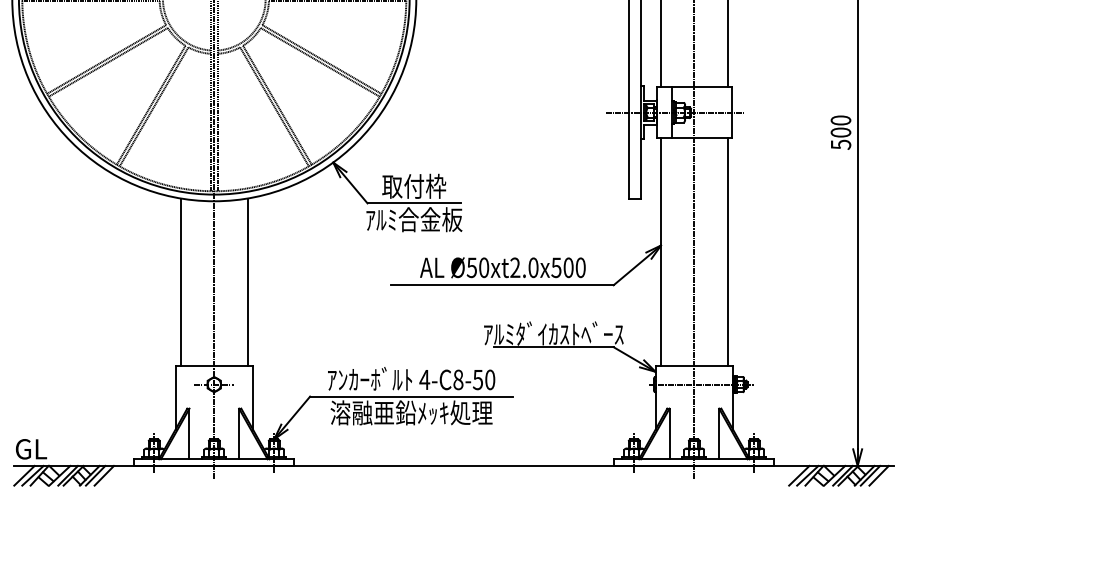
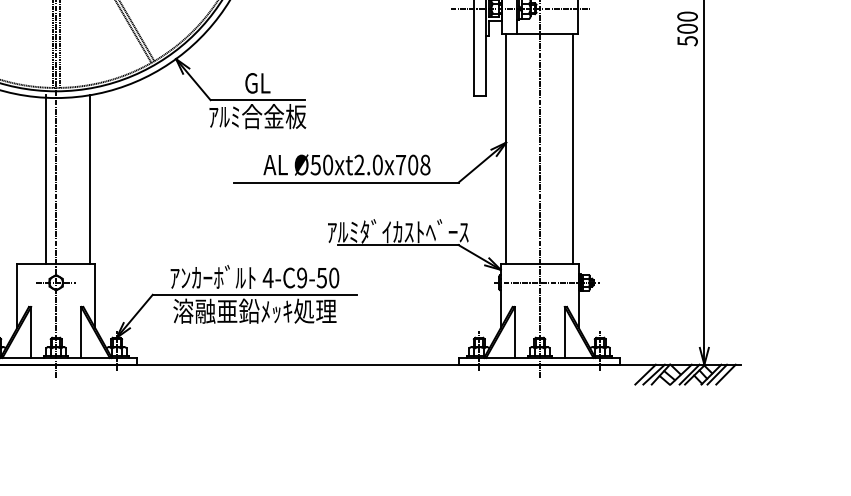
text: (414, 185) -> (257, 82), 取付枠 -> GL
text: (568, 267) -> (413, 164), Ø50xt2.0x500 -> Ø50xt2.0x708
line: (180, 281) -> (45, 178), moved
text: (458, 379) -> (302, 277), 4-C8-50 -> 4-C9-50

